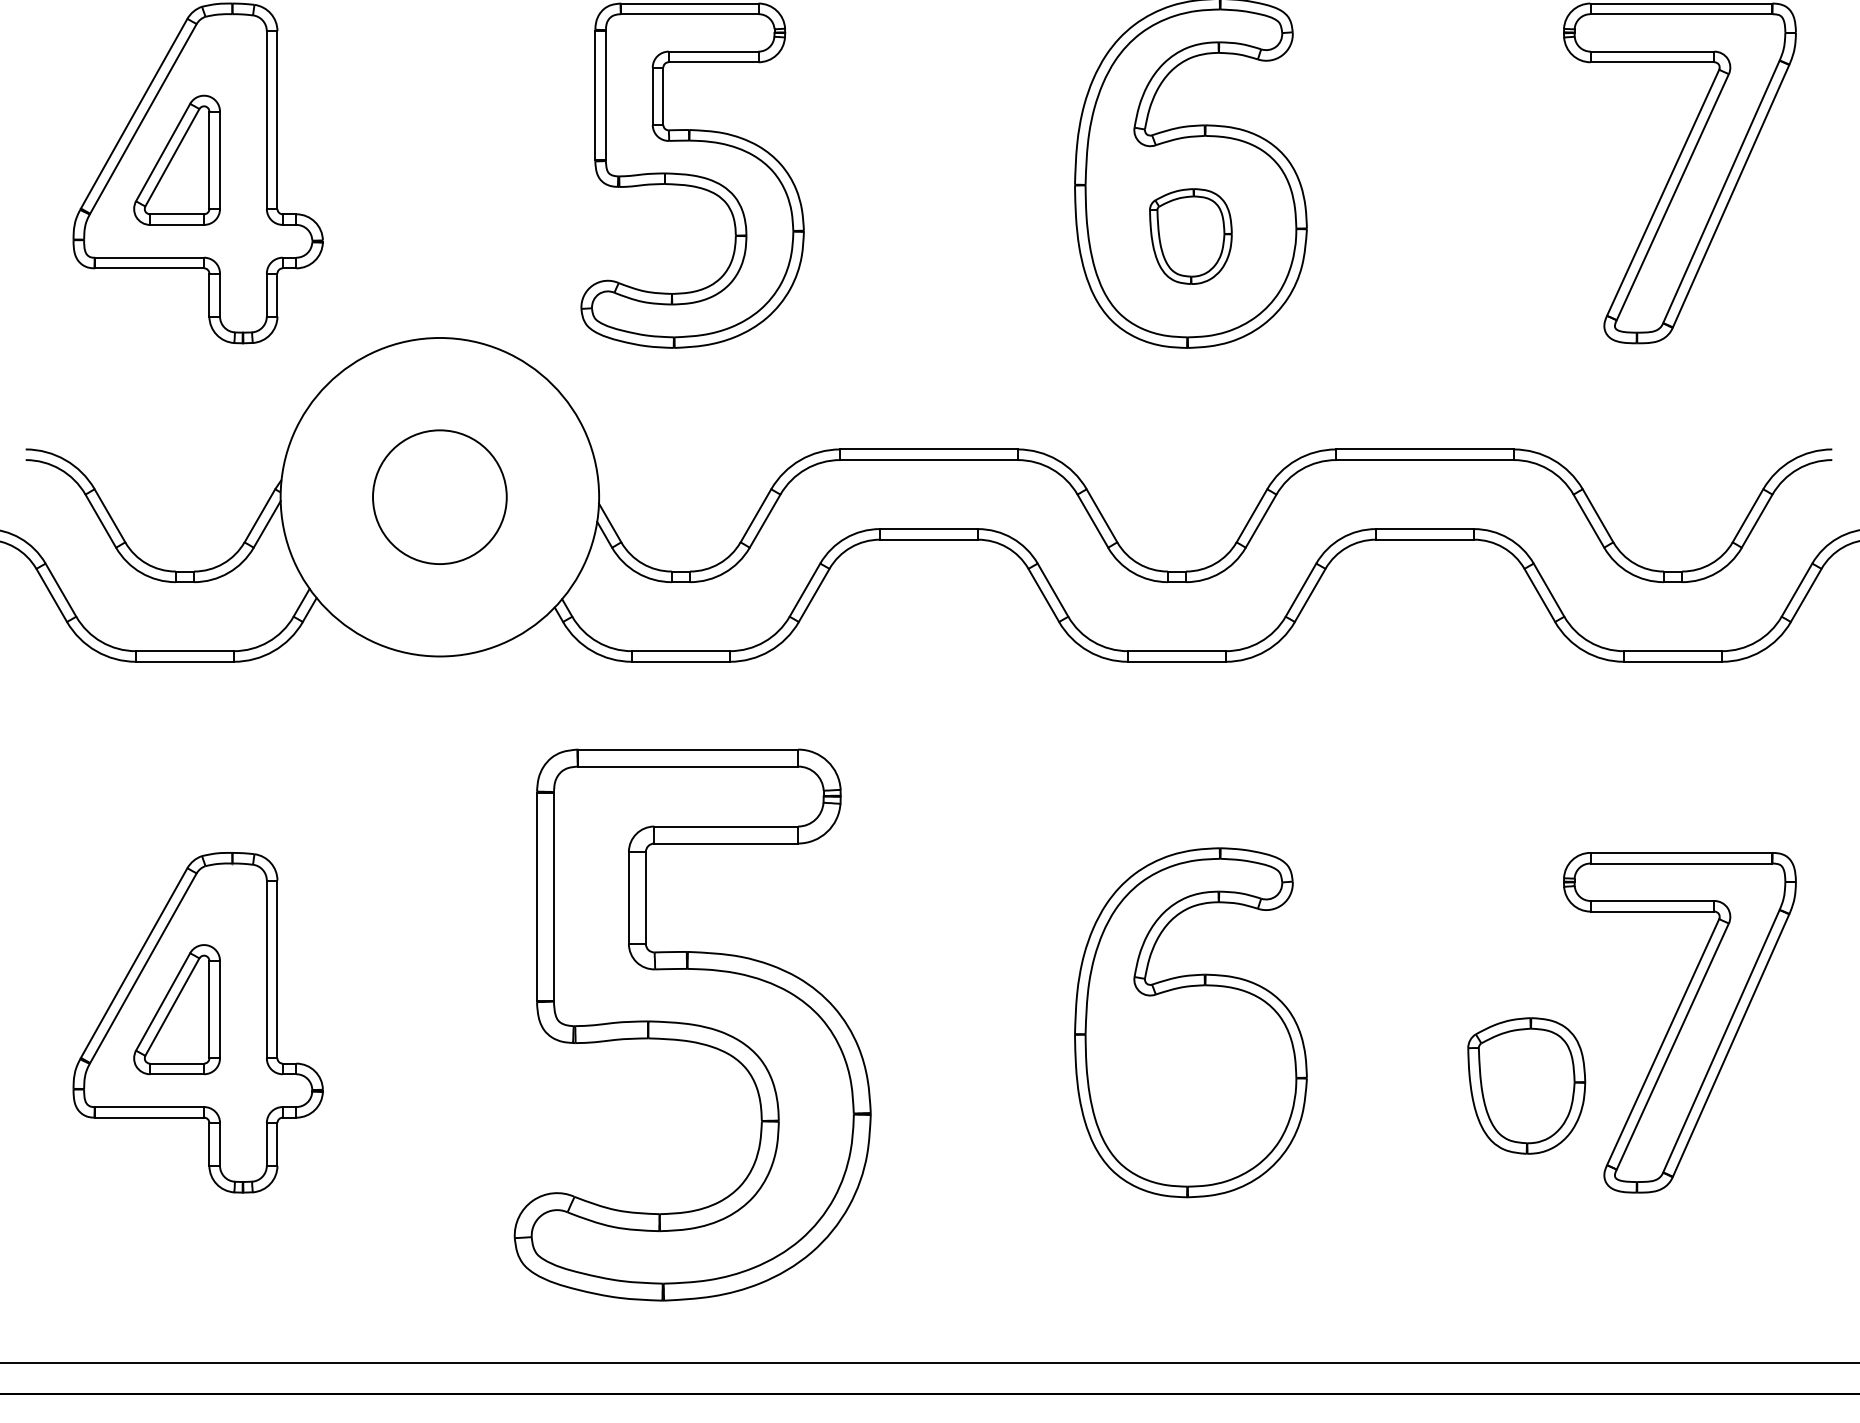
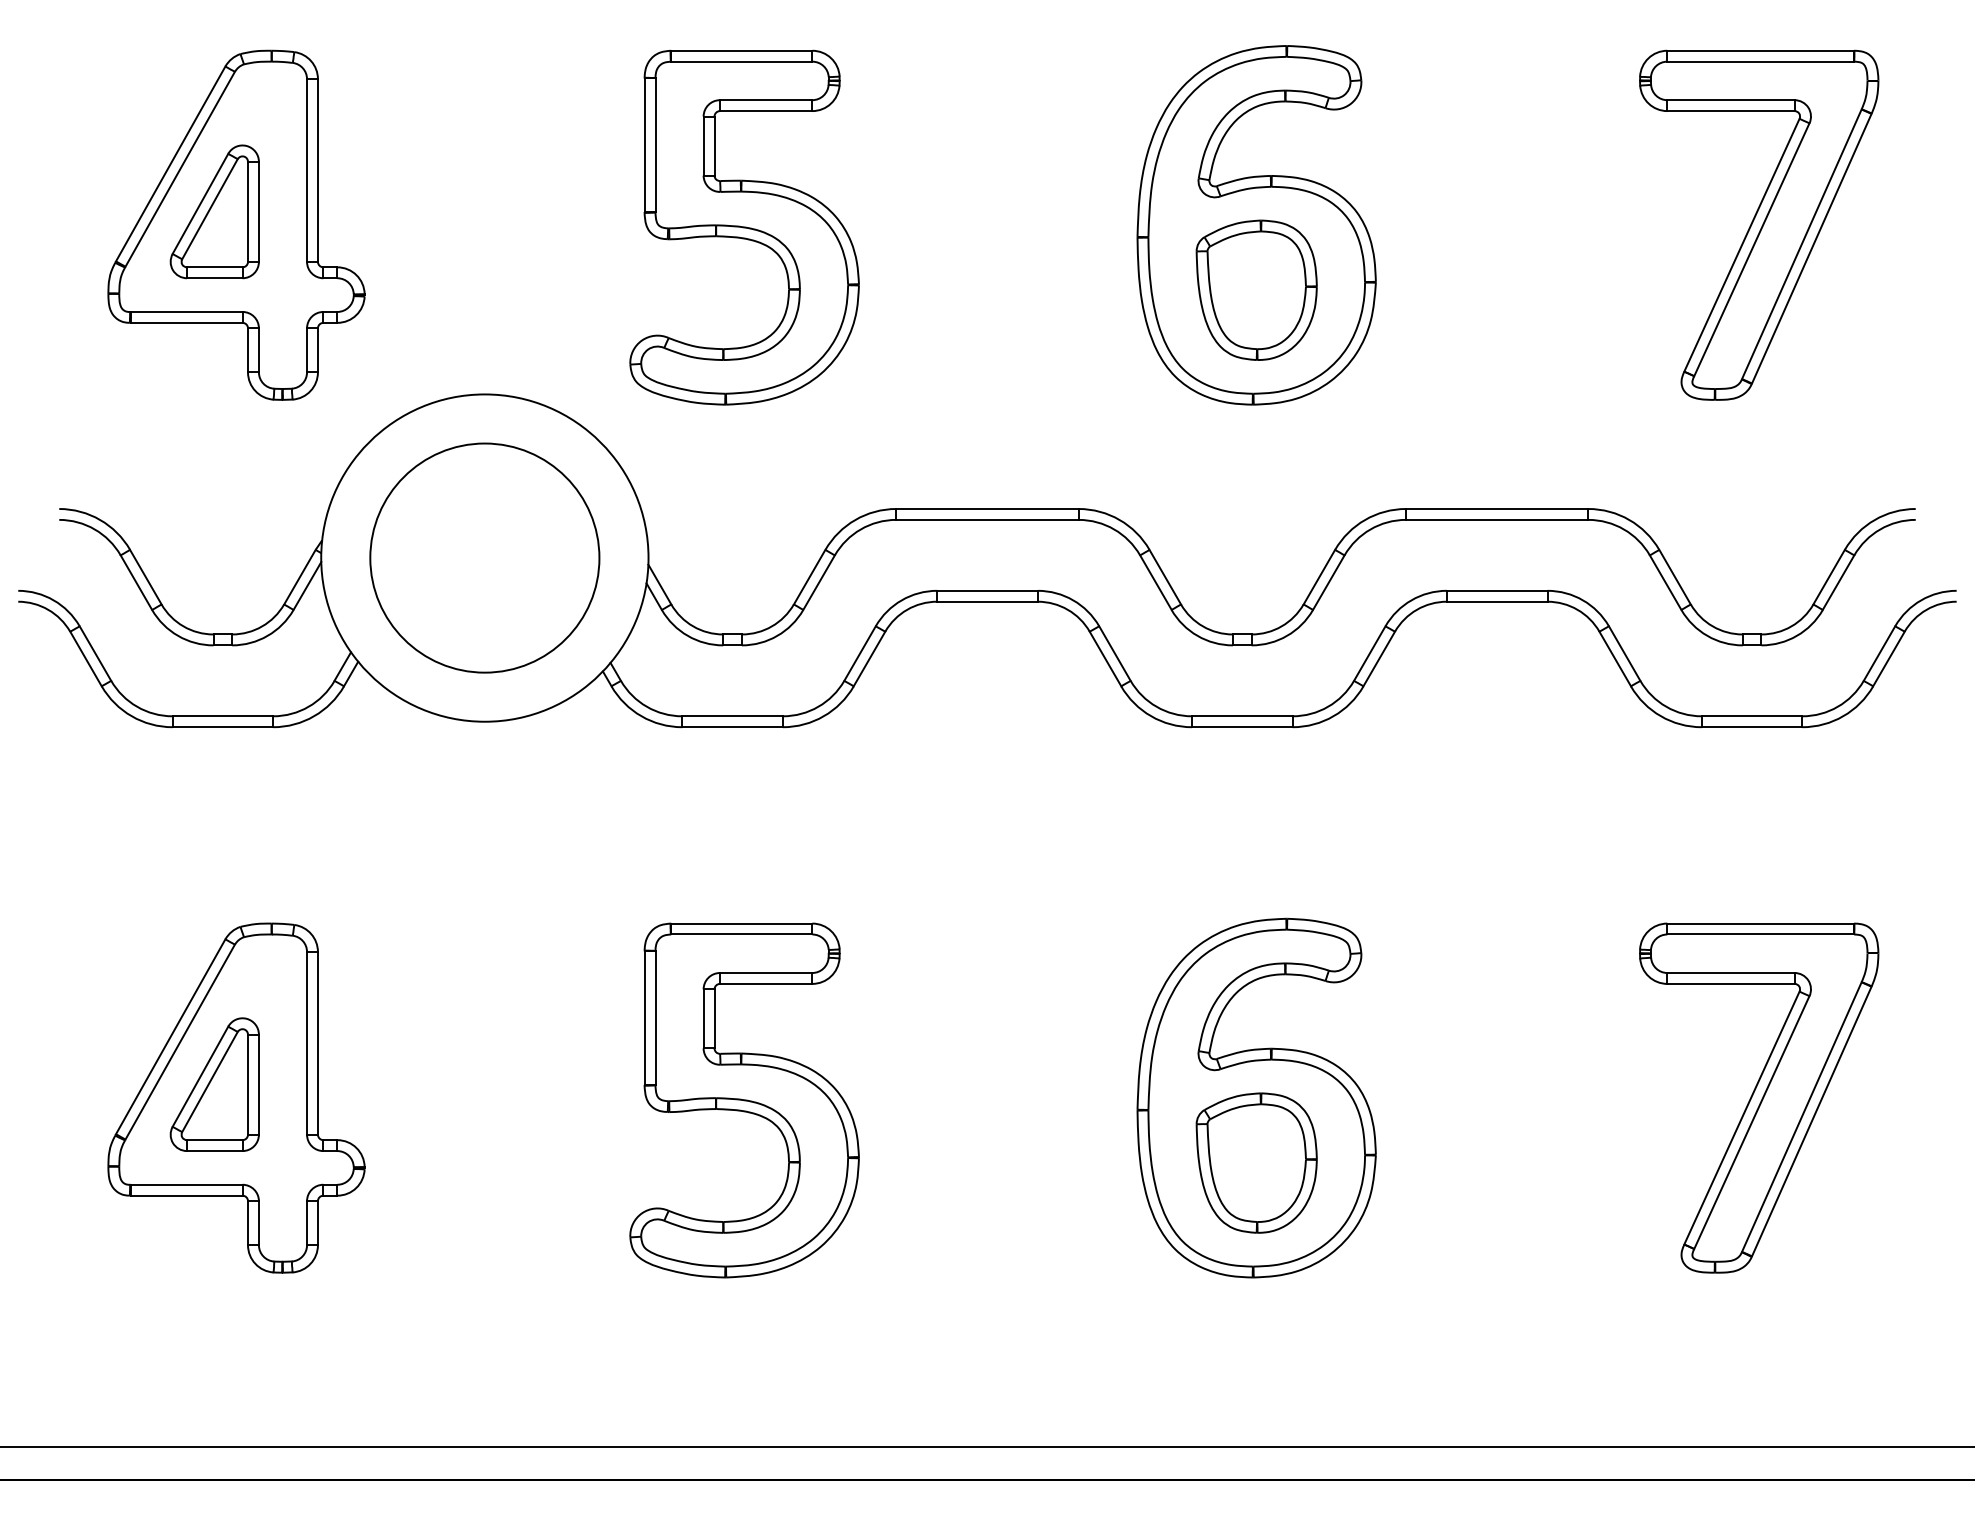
part: (1190, 235) -> (1256, 289), size x1.43
circle: (439, 496) -> (484, 557), size x1.67
part: (692, 1025) -> (744, 1100), size x0.62
part: (1526, 1085) -> (1256, 1162), moved

